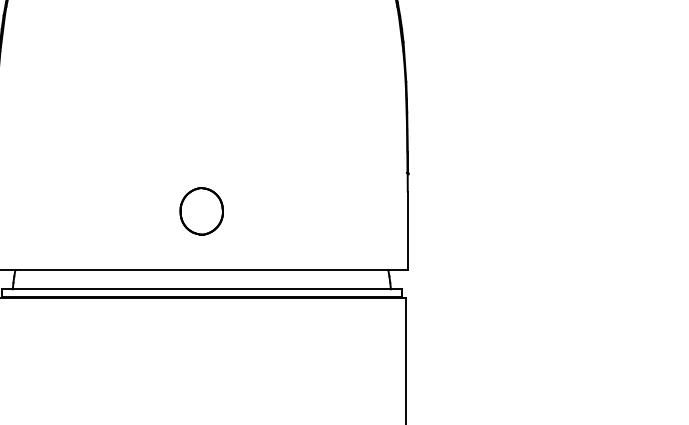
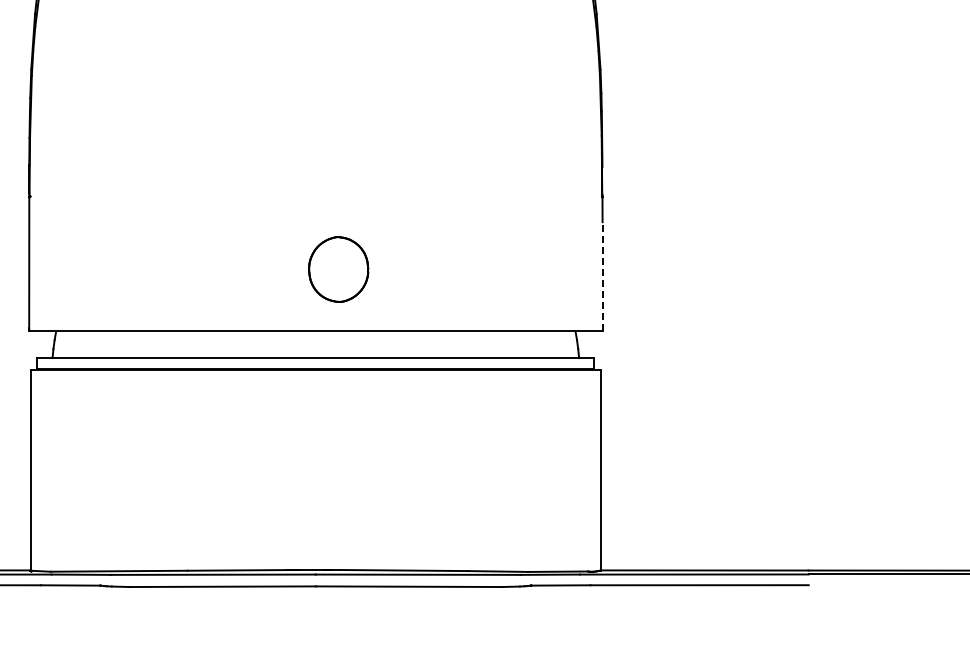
part: (201, 211) -> (338, 269), moved
line: (407, 230) -> (602, 275), solid -> dashed

